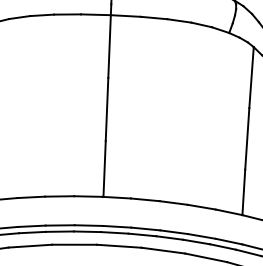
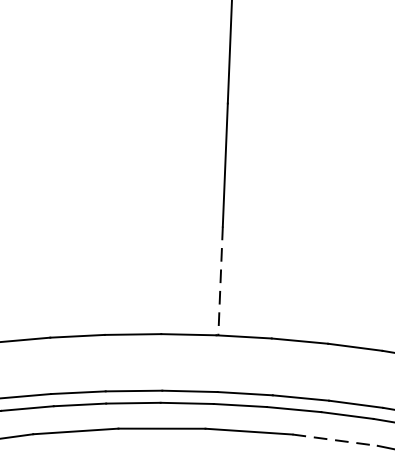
line: (104, 169) -> (220, 281), solid -> dashed
line: (163, 250) -> (335, 439), solid -> dashed

